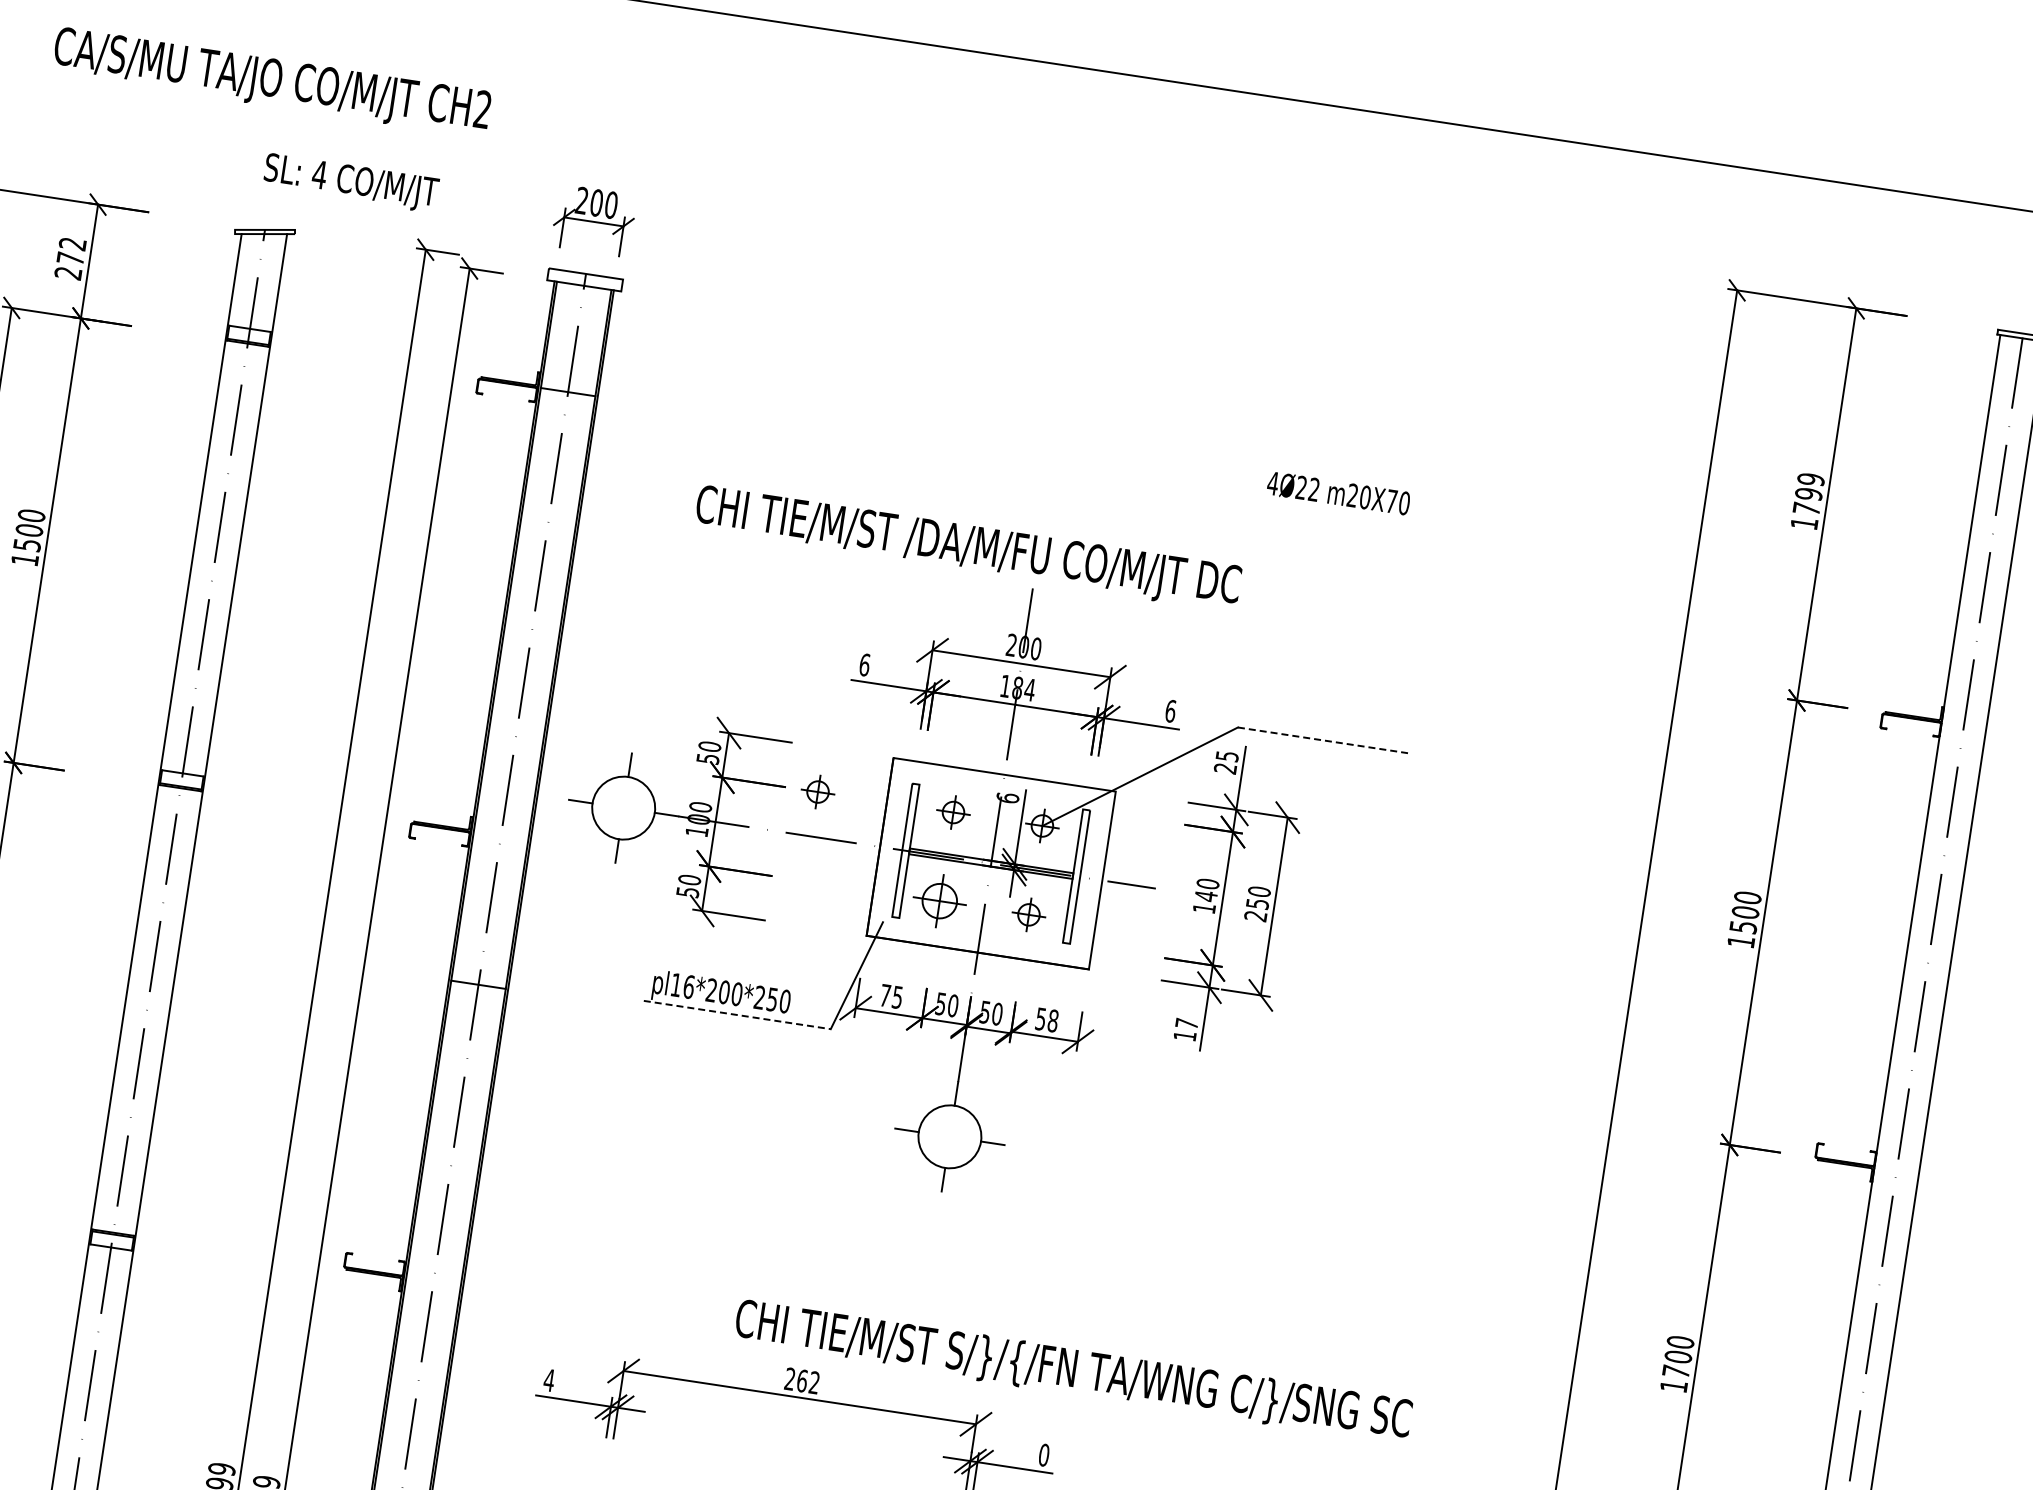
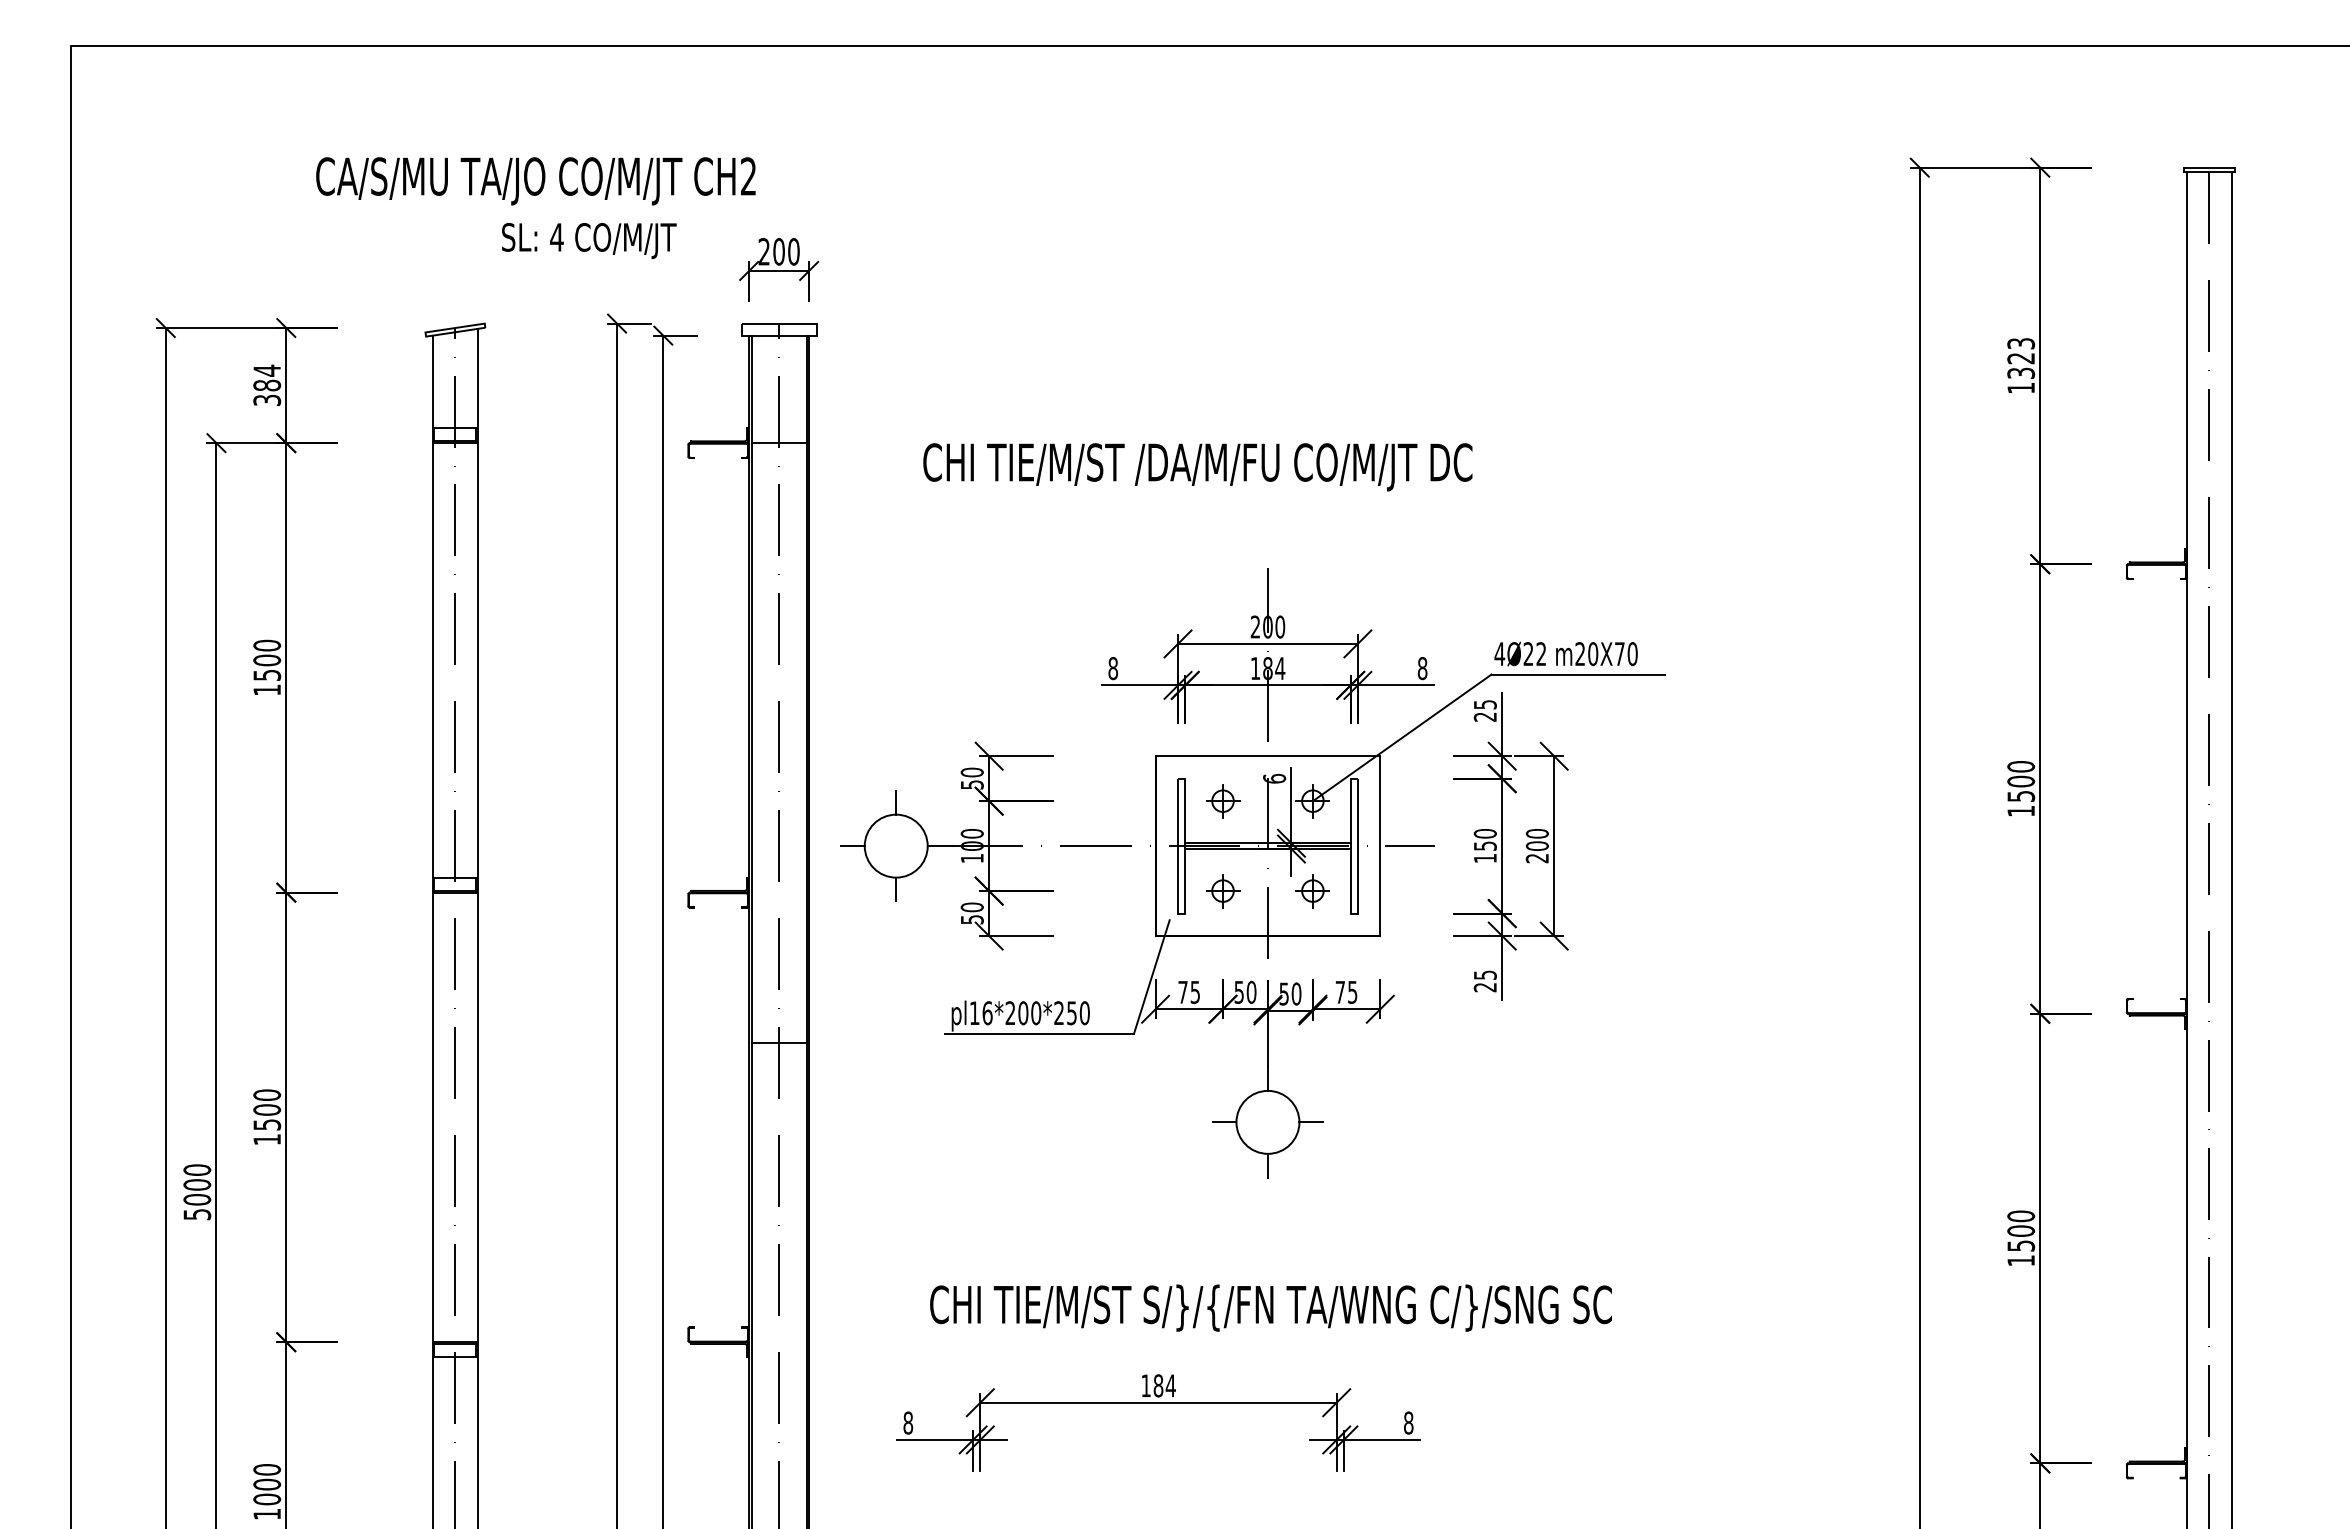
text: (271, 82) -> (535, 181), moved
text: (351, 183) -> (589, 241), moved
text: (71, 257) -> (267, 384), 272 -> 384
text: (1338, 492) -> (1565, 653), moved
text: (1809, 494) -> (2021, 358), 1799 -> 1323
text: (967, 548) -> (1197, 467), moved
text: (865, 664) -> (1113, 668), 6 -> 8
text: (1170, 711) -> (1422, 668), 6 -> 8
line: (1323, 740) -> (1578, 674), dashed -> solid
part: (818, 792) -> (1086, 801), removed
text: (1206, 896) -> (1485, 846), 140 -> 150
part: (940, 901) -> (1223, 891), size x0.62
text: (1256, 903) -> (1536, 845), 250 -> 200
line: (737, 1014) -> (1039, 1033), dashed -> solid
text: (1047, 1019) -> (1346, 991), 58 -> 75
text: (1185, 1029) -> (1484, 981), 17 -> 25
text: (1072, 1370) -> (1270, 1307), moved
text: (1676, 1371) -> (2021, 1245), 1700 -> 1500
text: (549, 1379) -> (908, 1422), 4 -> 8
text: (802, 1380) -> (1158, 1385), 262 -> 184
text: (1044, 1454) -> (1408, 1422), 0 -> 8

